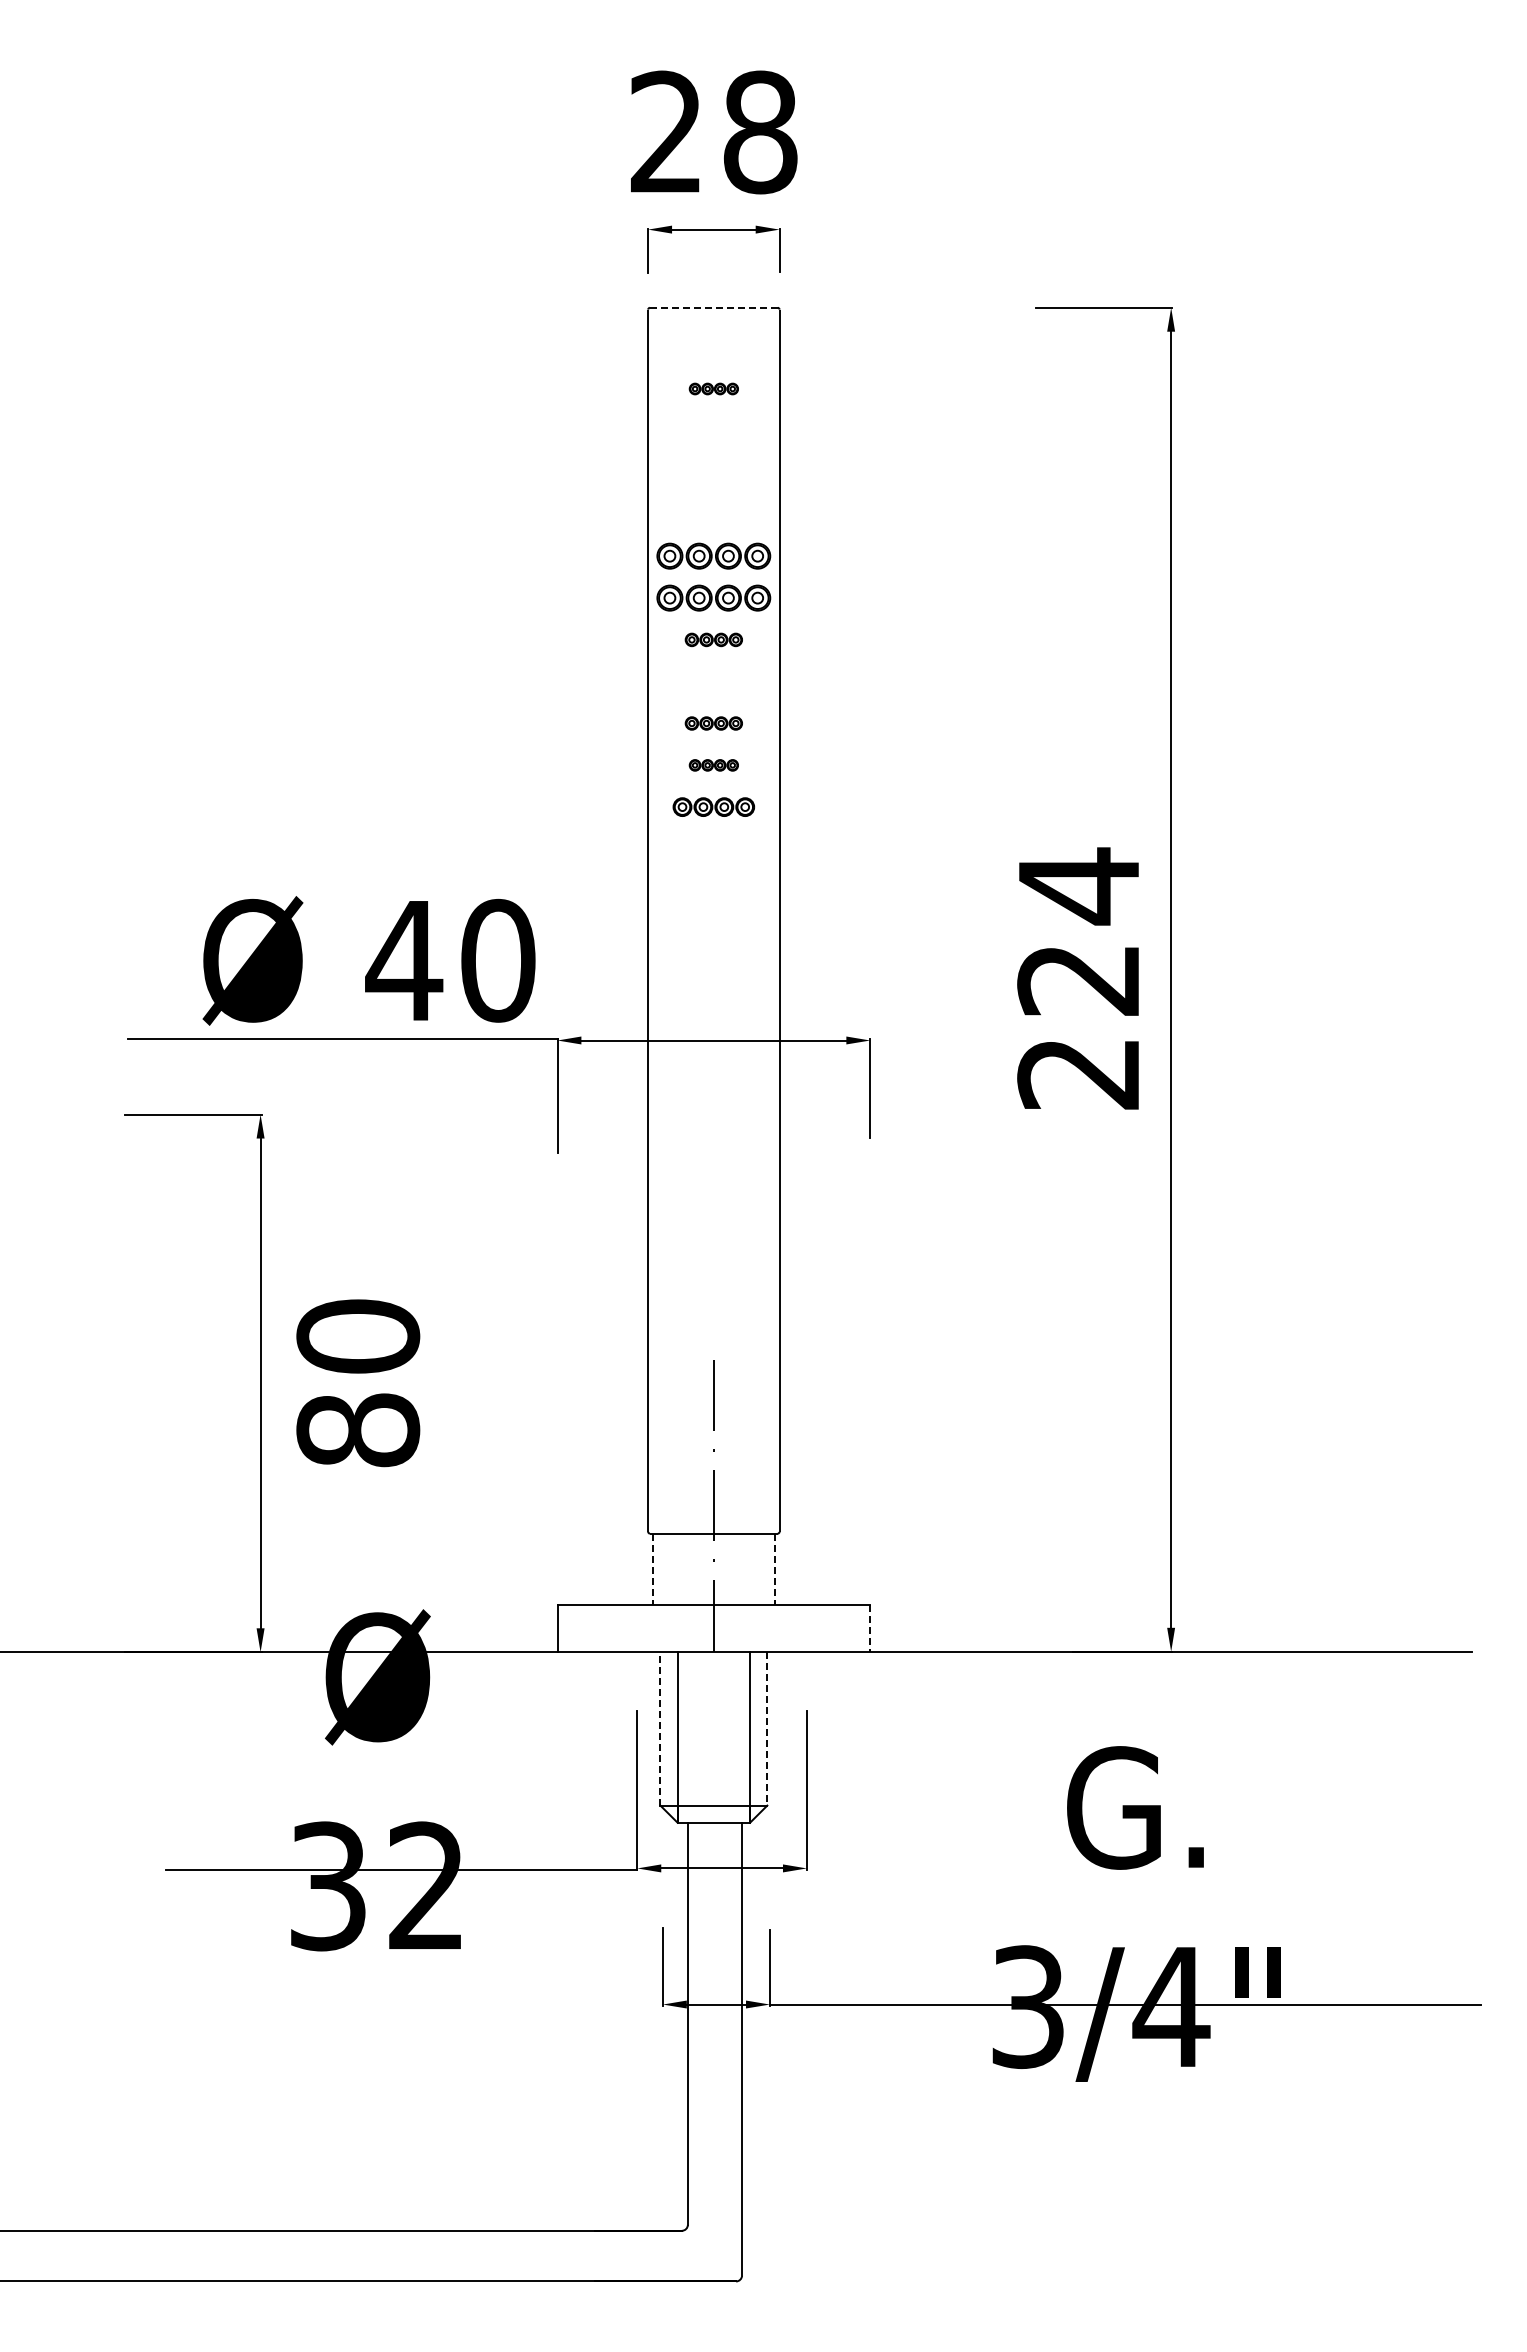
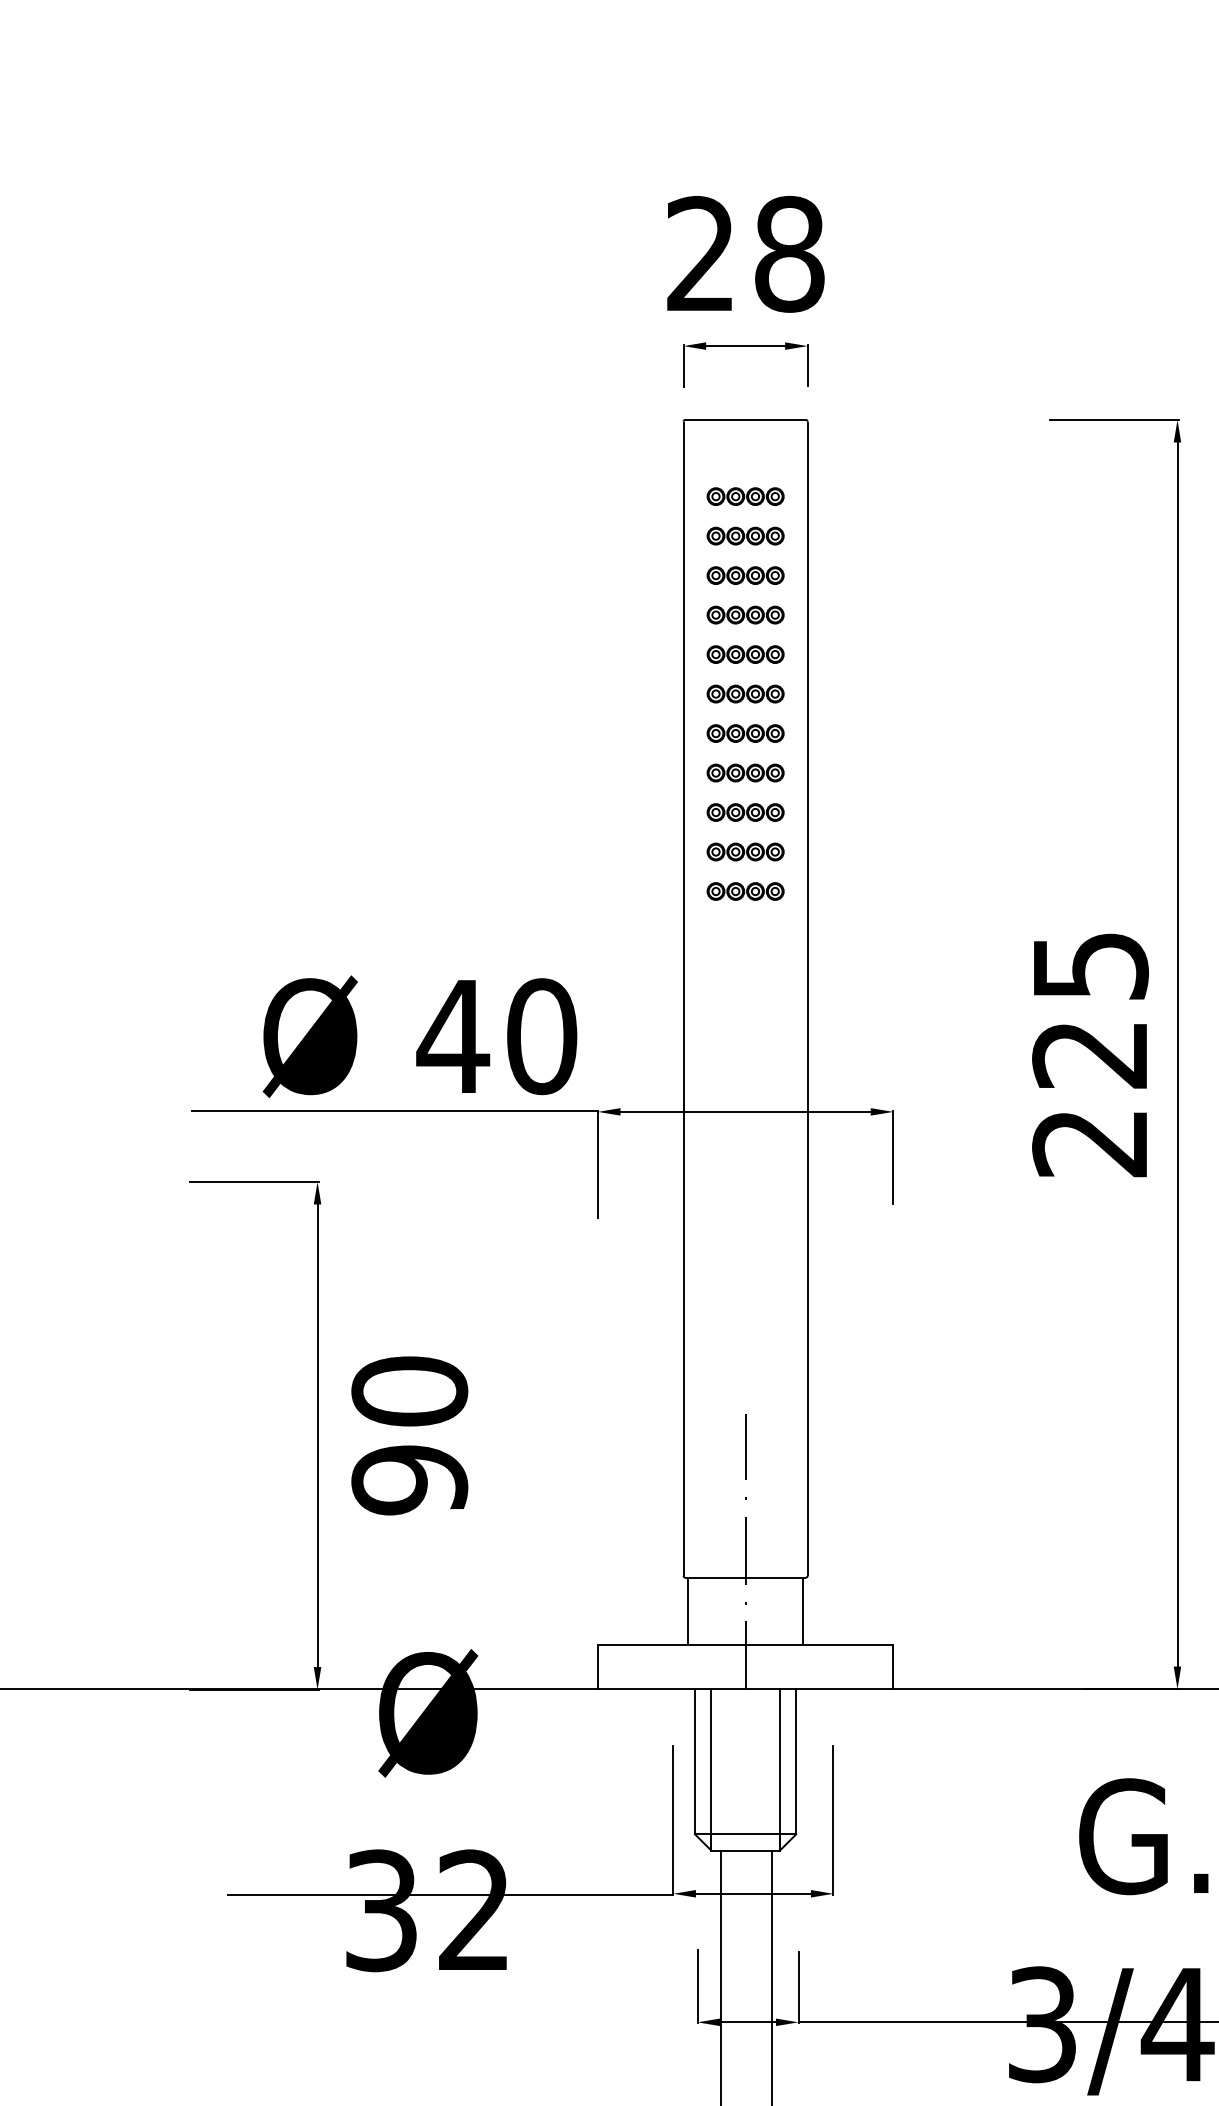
line: (713, 307) -> (745, 419), dashed -> solid
part: (713, 388) -> (745, 496), size x1.67
part: (713, 430) -> (745, 535), added
part: (713, 472) -> (745, 575), added
part: (713, 514) -> (745, 615), added
part: (713, 556) -> (745, 654), size x0.71
part: (713, 597) -> (745, 693), size x0.71
part: (713, 639) -> (745, 733), size x1.43
part: (713, 681) -> (745, 772), added
part: (713, 723) -> (745, 812), size x1.43
part: (713, 765) -> (745, 852), size x1.67
text: (1079, 886) -> (1090, 966), 224 -> 225
text: (358, 1430) -> (410, 1480), 80 -> 90
line: (652, 1569) -> (687, 1611), dashed -> solid
line: (774, 1569) -> (802, 1611), dashed -> solid
line: (870, 1628) -> (893, 1667), dashed -> solid
line: (660, 1728) -> (695, 1761), dashed -> solid
line: (767, 1728) -> (796, 1761), dashed -> solid

